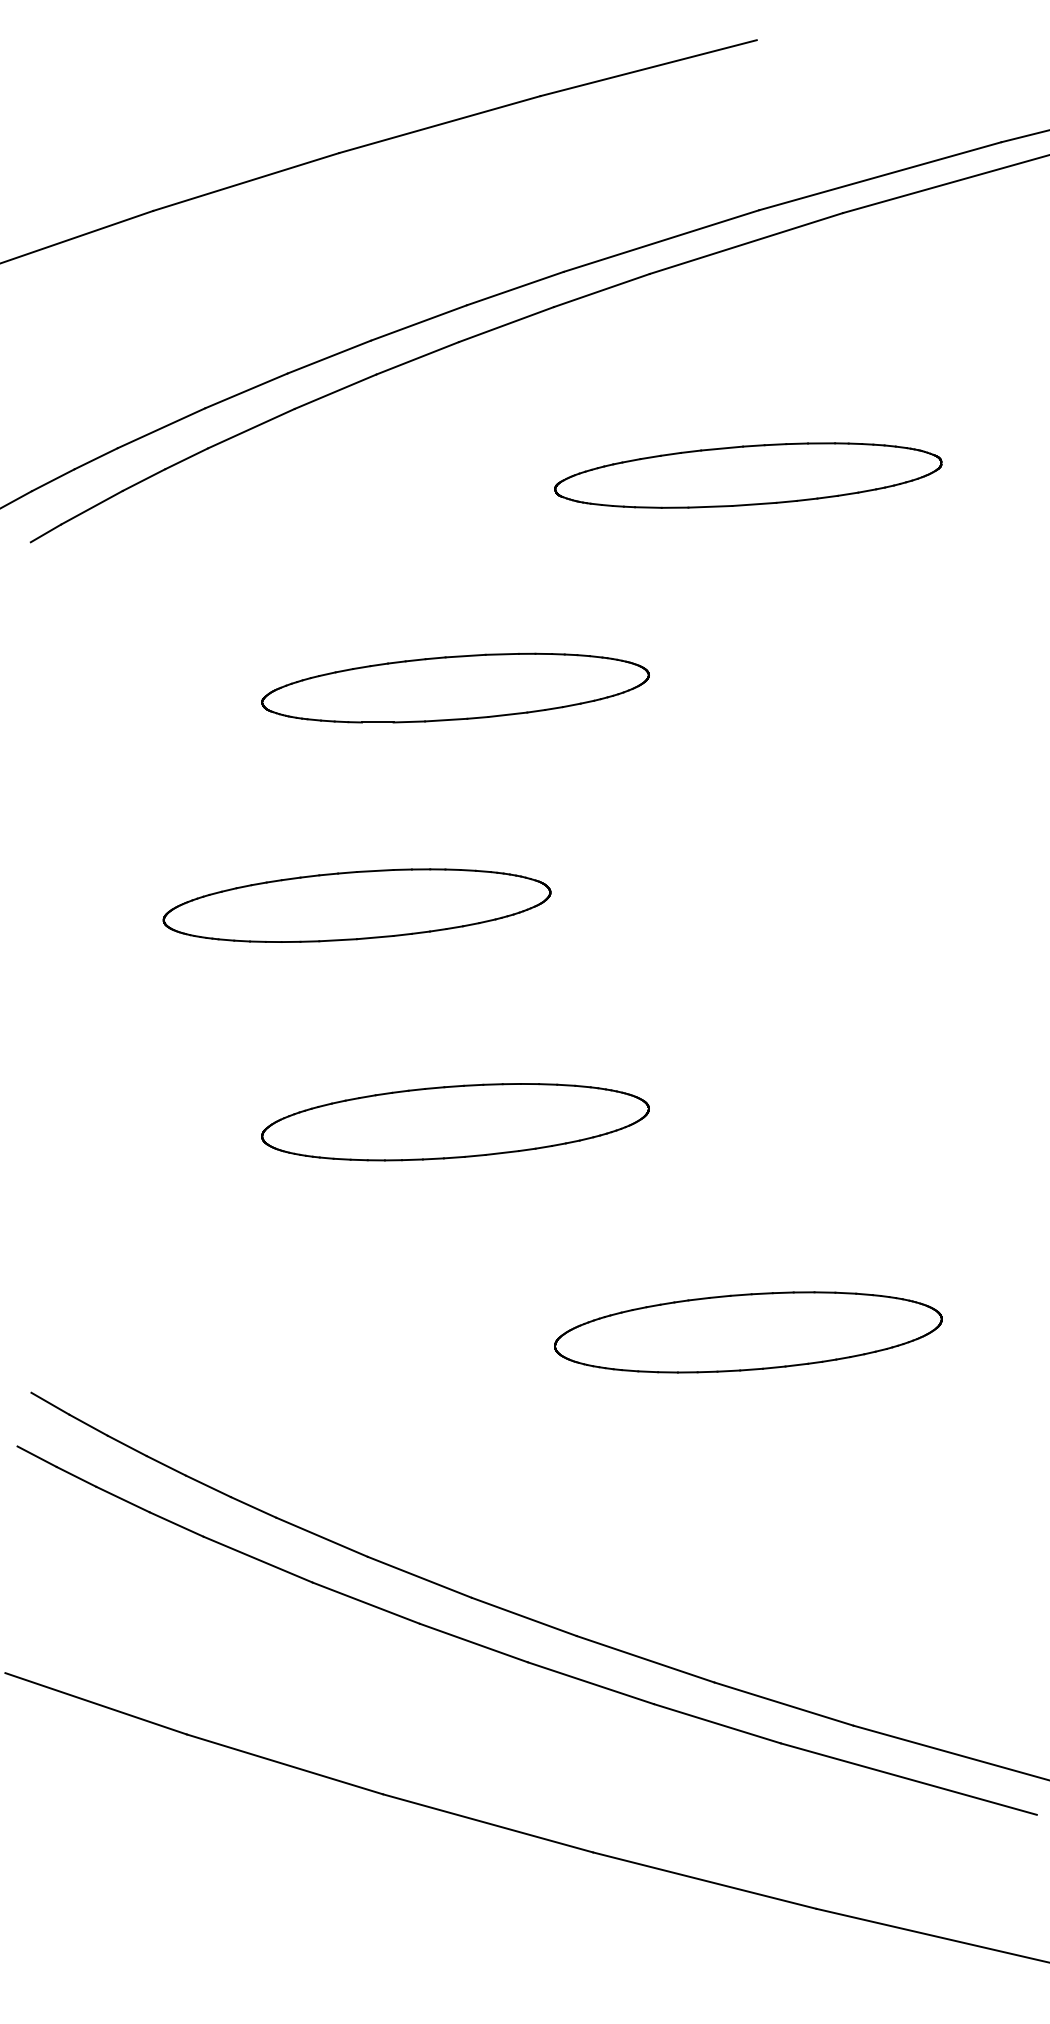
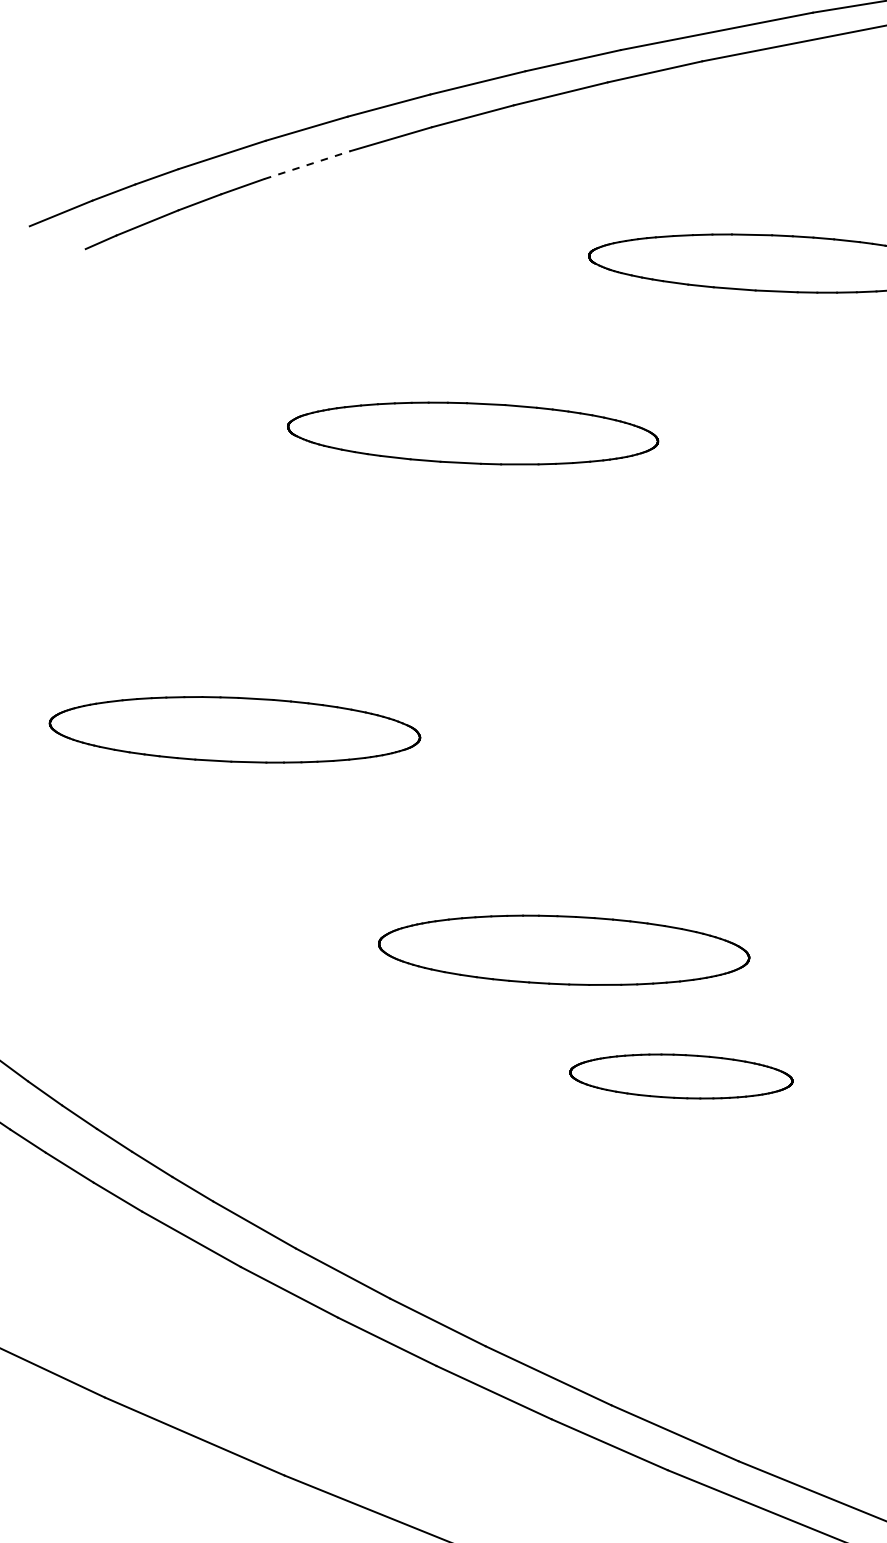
line: (251, 428) -> (307, 164), solid -> dashed
part: (356, 905) -> (234, 729), moved
part: (455, 1122) -> (564, 950), moved
part: (748, 1332) -> (681, 1076), size x0.6

